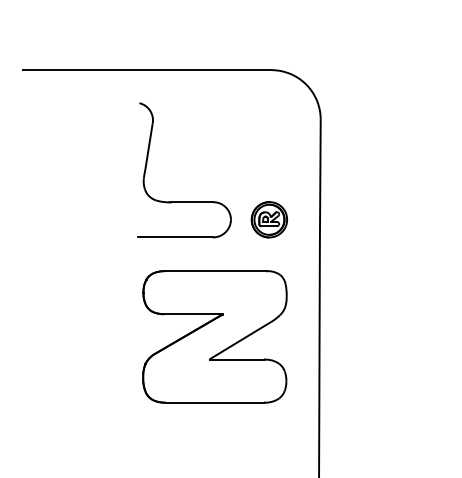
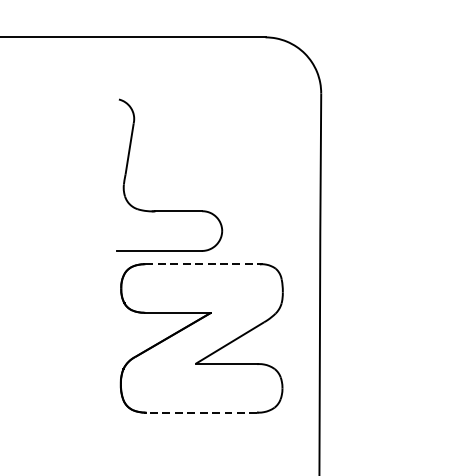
part: (184, 201) -> (169, 210), moved
part: (268, 219) -> (262, 205), removed
line: (215, 271) -> (202, 264), solid -> dashed
line: (214, 402) -> (201, 412), solid -> dashed

